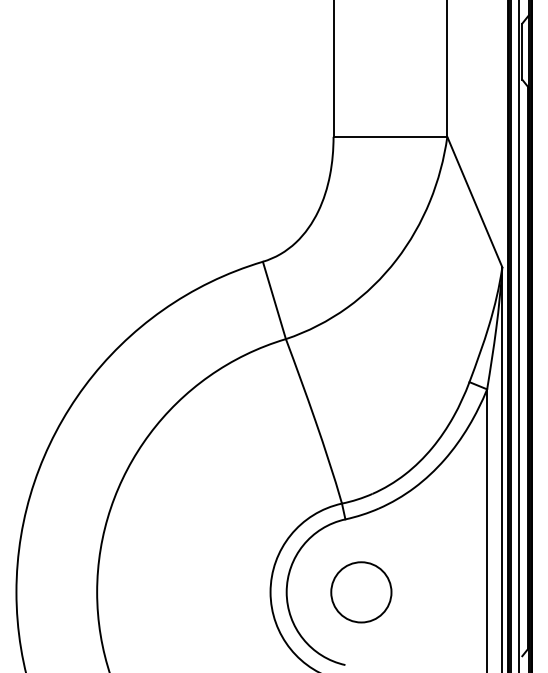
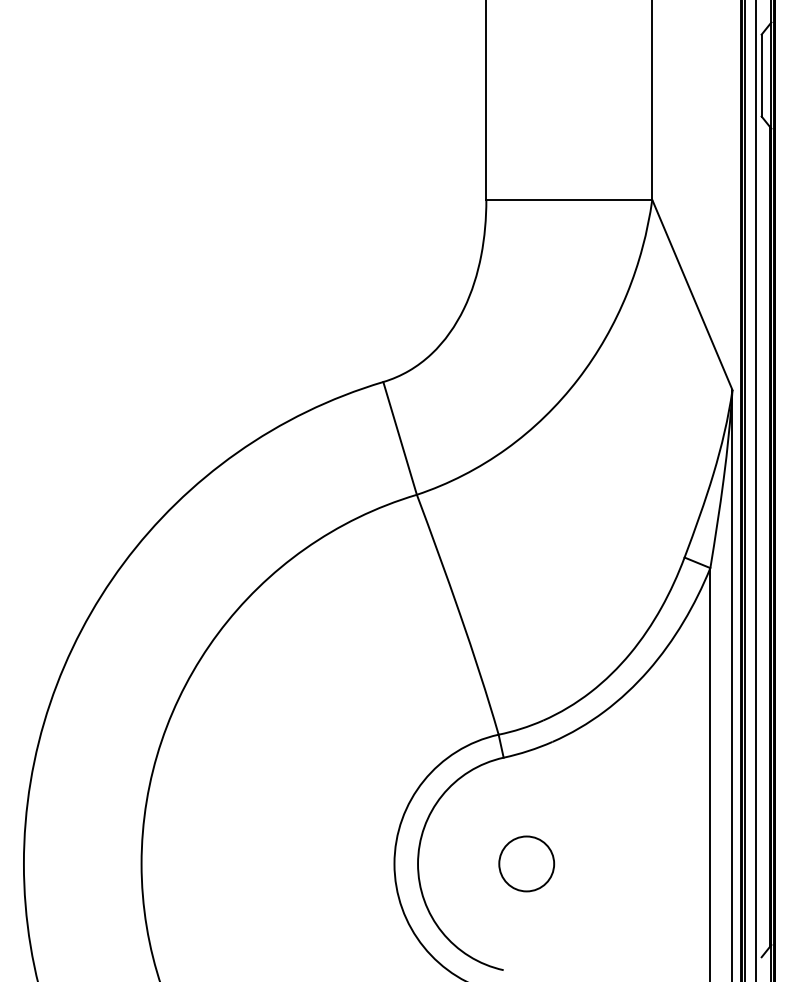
circle: (360, 591) -> (525, 862), size x0.62

